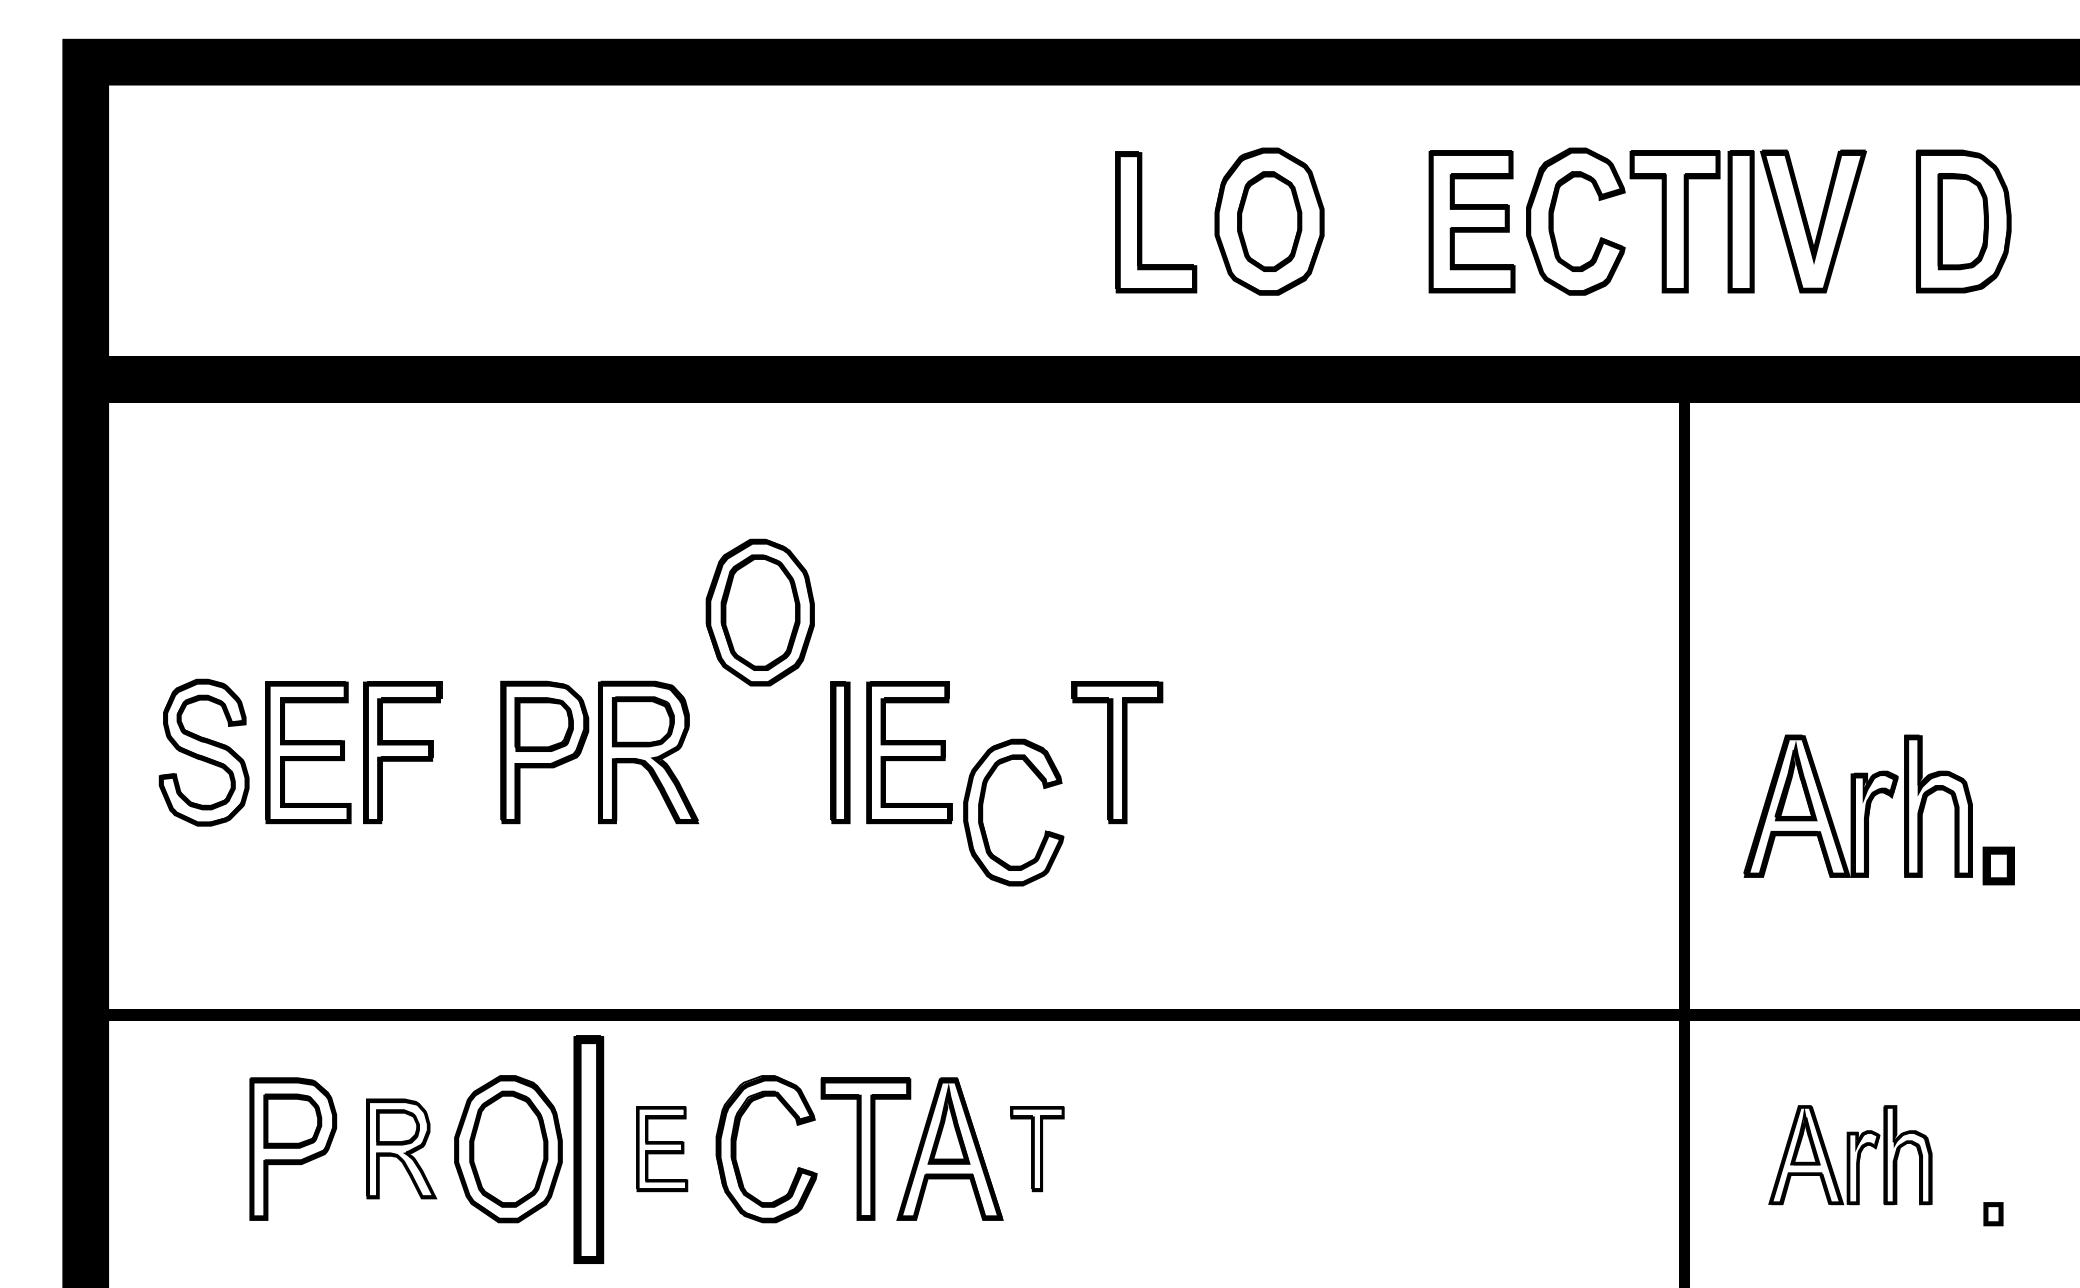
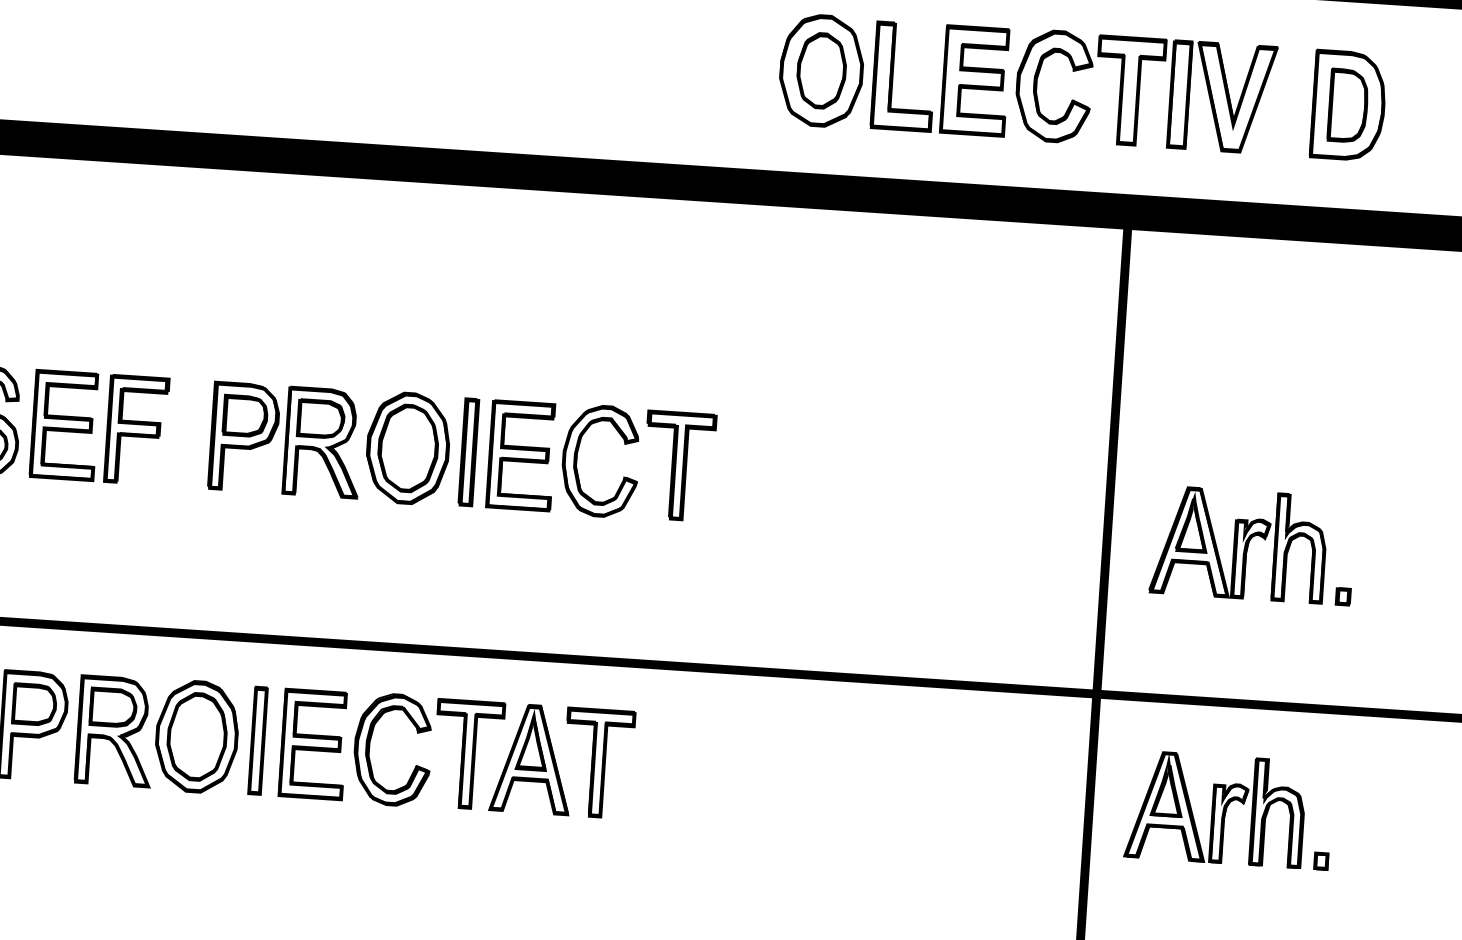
part: (1142, 222) -> (893, 76), moved
part: (759, 612) -> (407, 448), moved
part: (983, 812) -> (577, 459), moved
part: (1998, 865) -> (1342, 596), size x0.62
part: (401, 1148) -> (115, 731), size x1.43
part: (588, 1148) -> (257, 740), size x0.62
part: (662, 1148) -> (313, 744), size x1.67
part: (1037, 1148) -> (598, 763), size x1.67
part: (1850, 1154) -> (1215, 808), size x1.43

